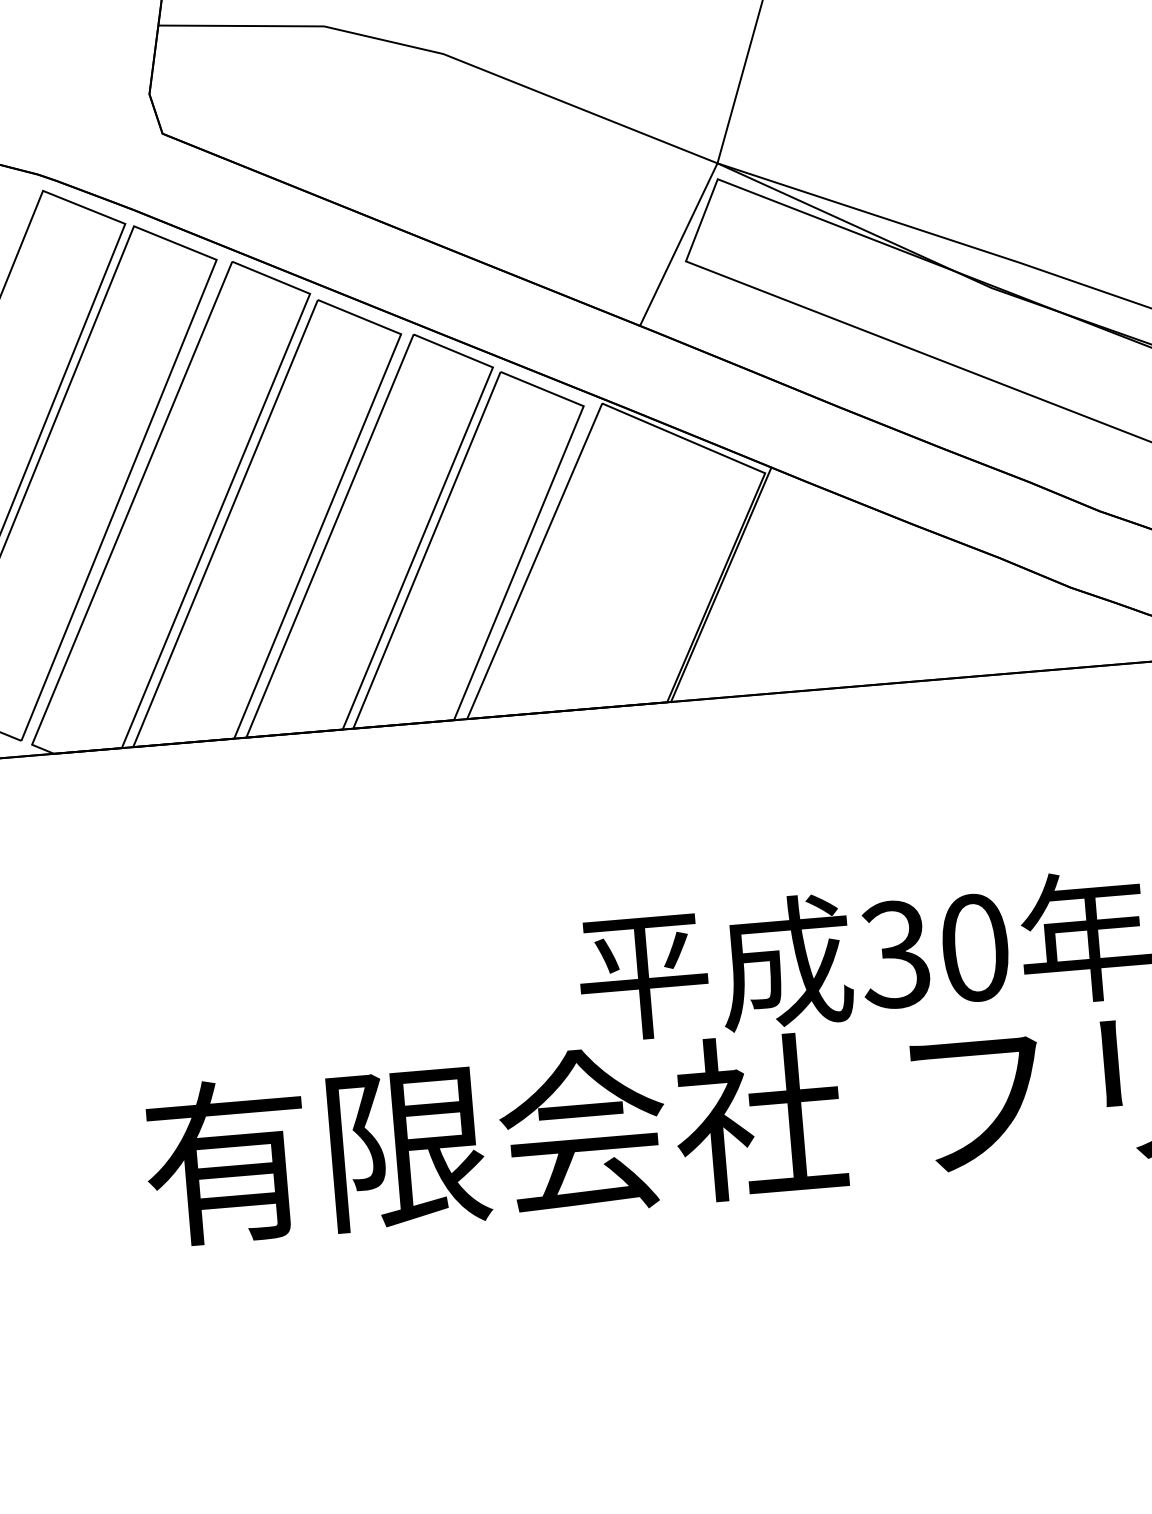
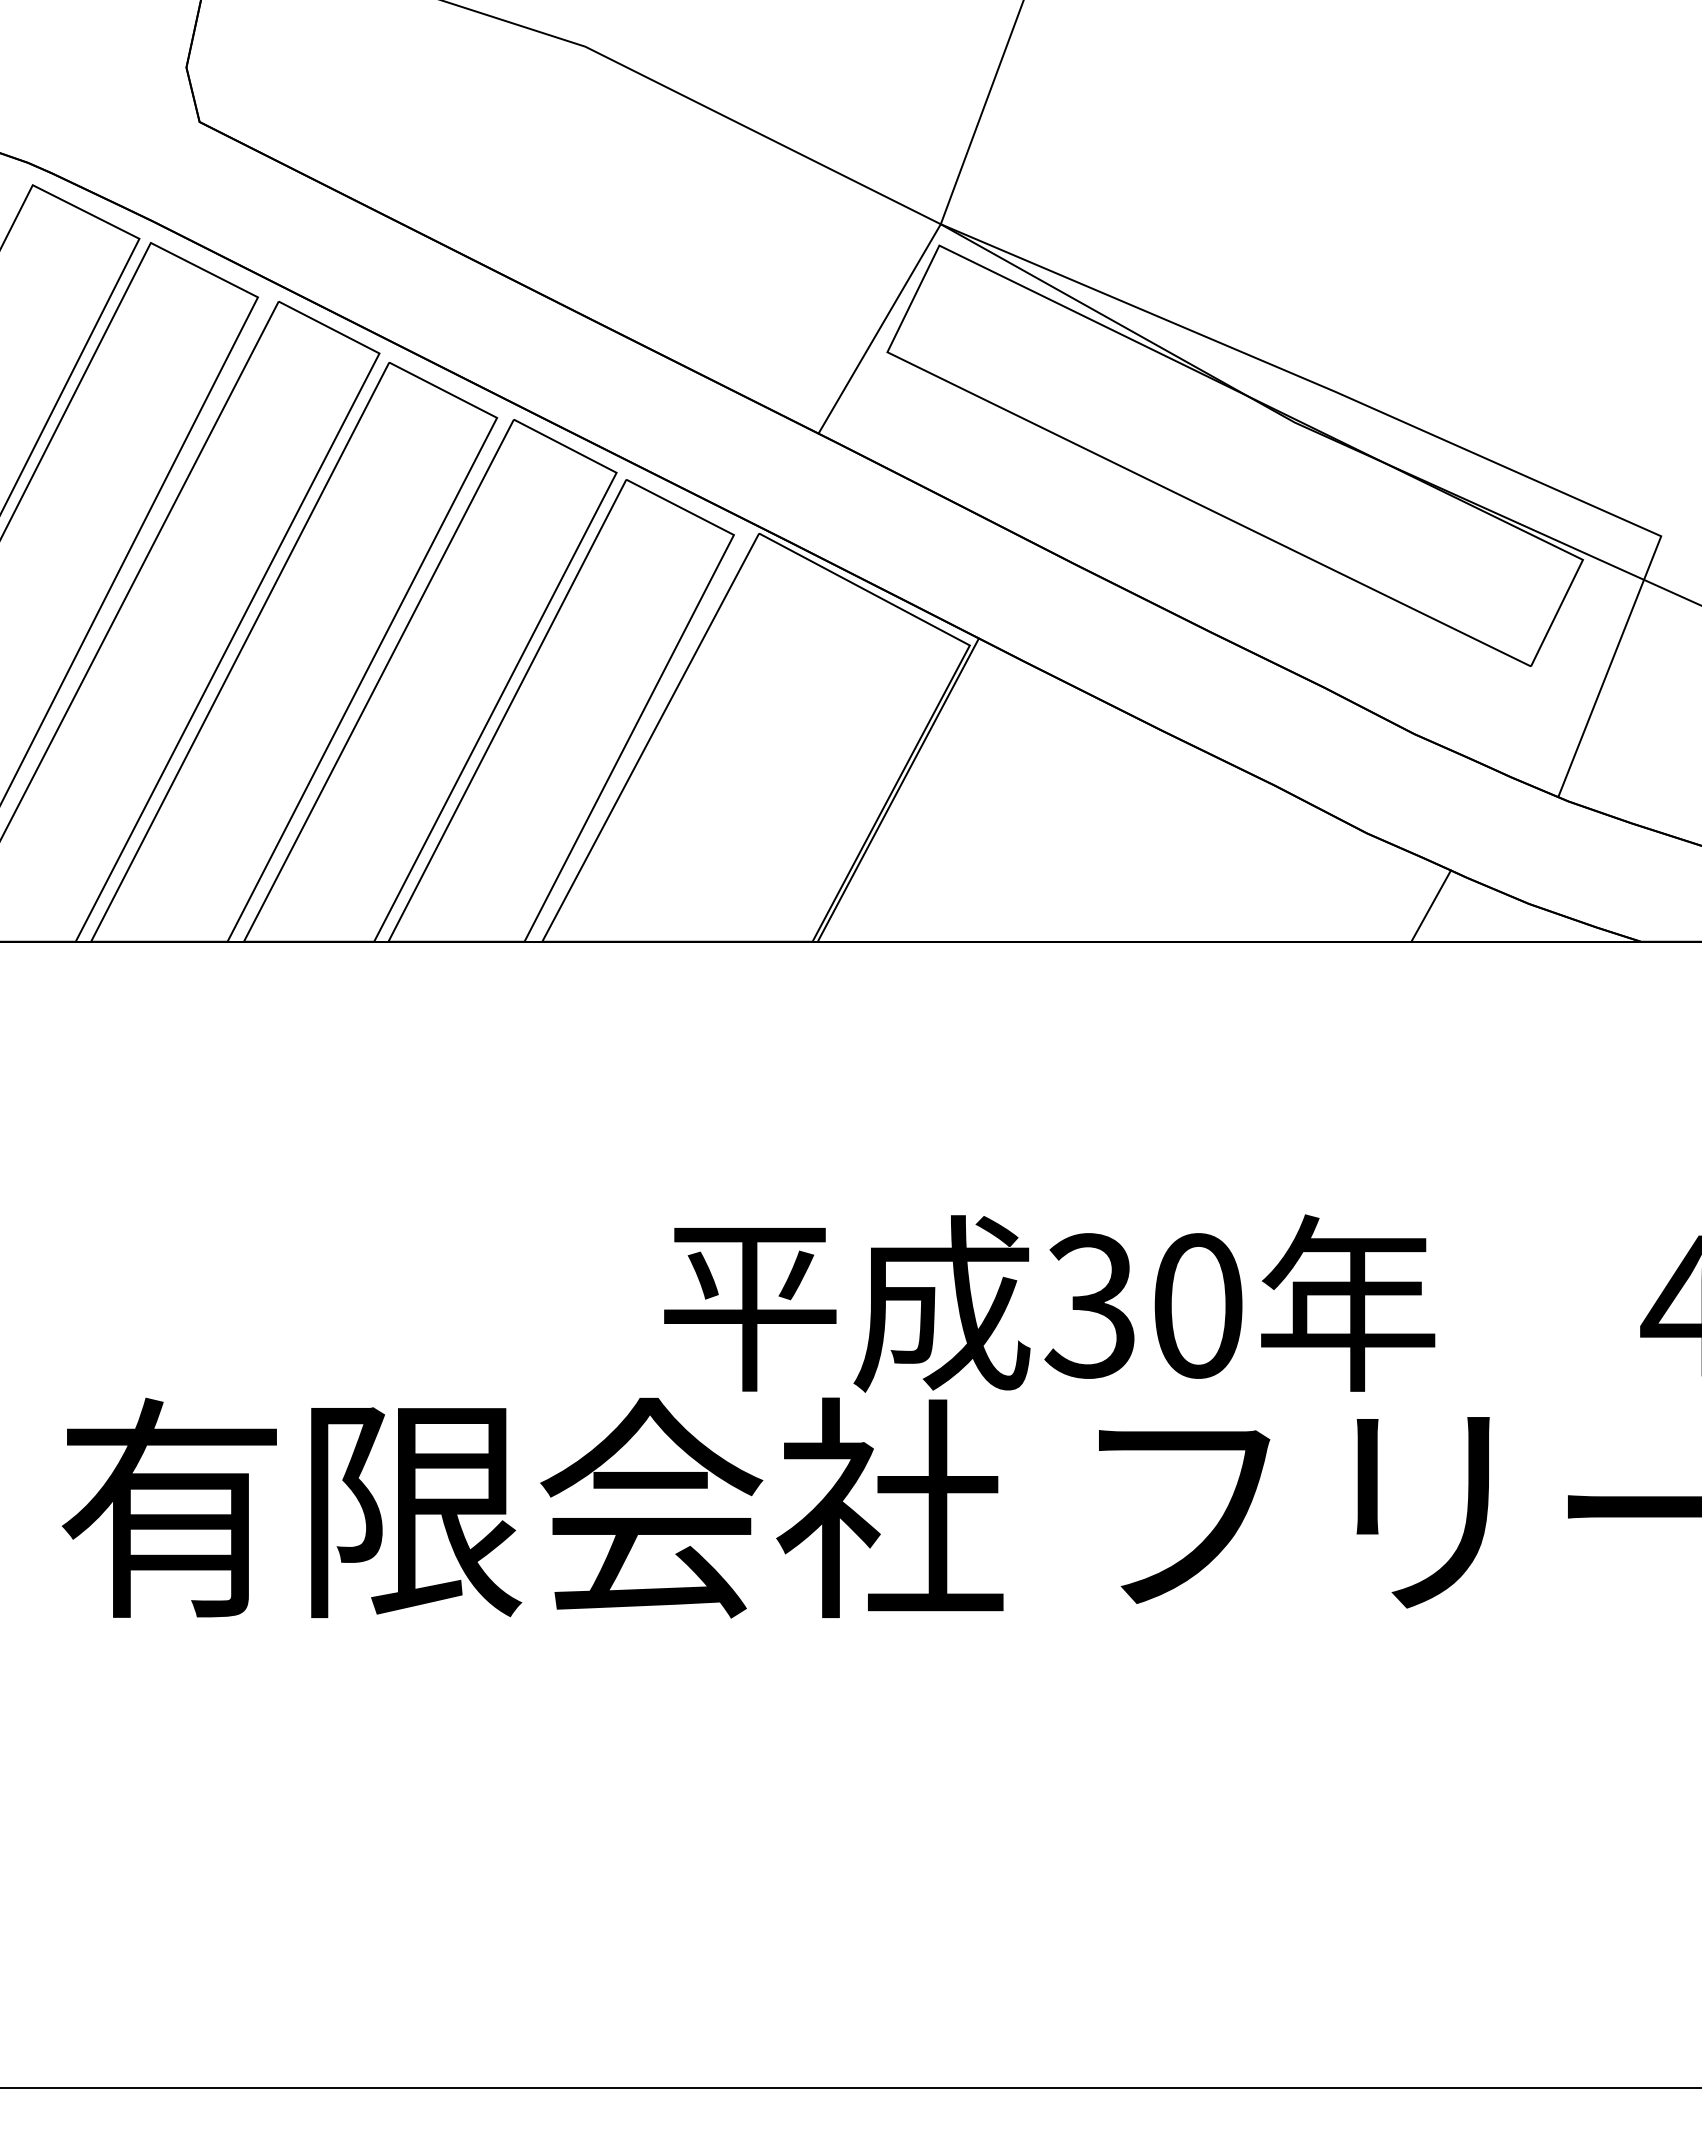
line: (1122, 637) -> (1430, 905), added

